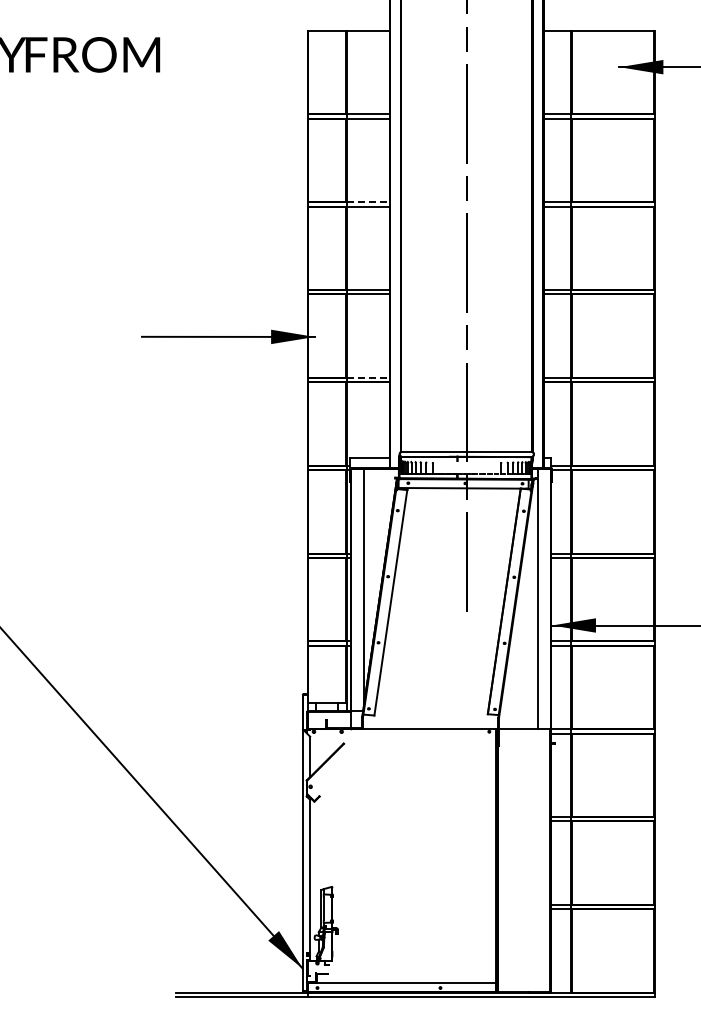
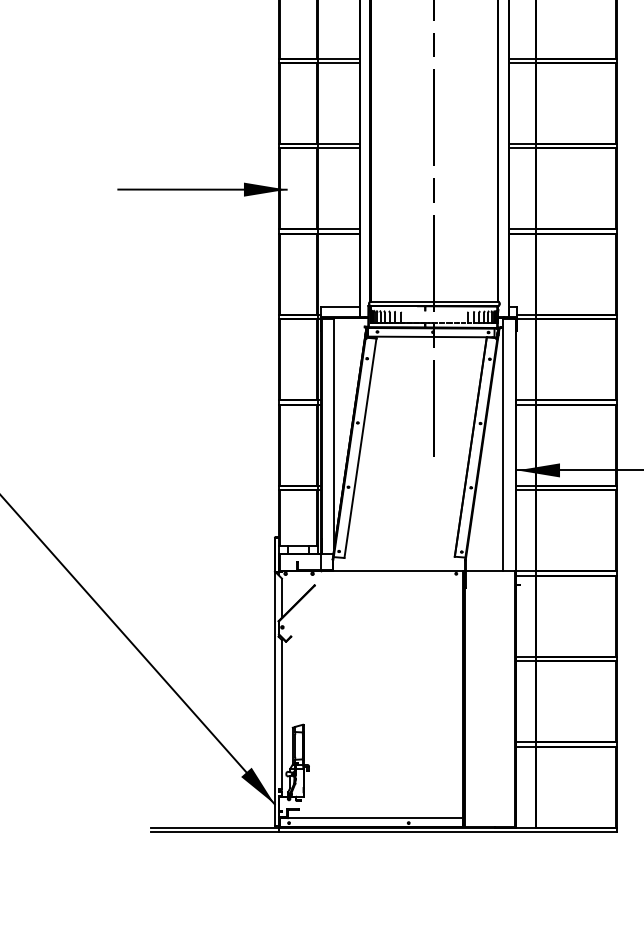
line: (369, 202) -> (339, 58), dashed -> solid
line: (369, 377) -> (339, 229), dashed -> solid

